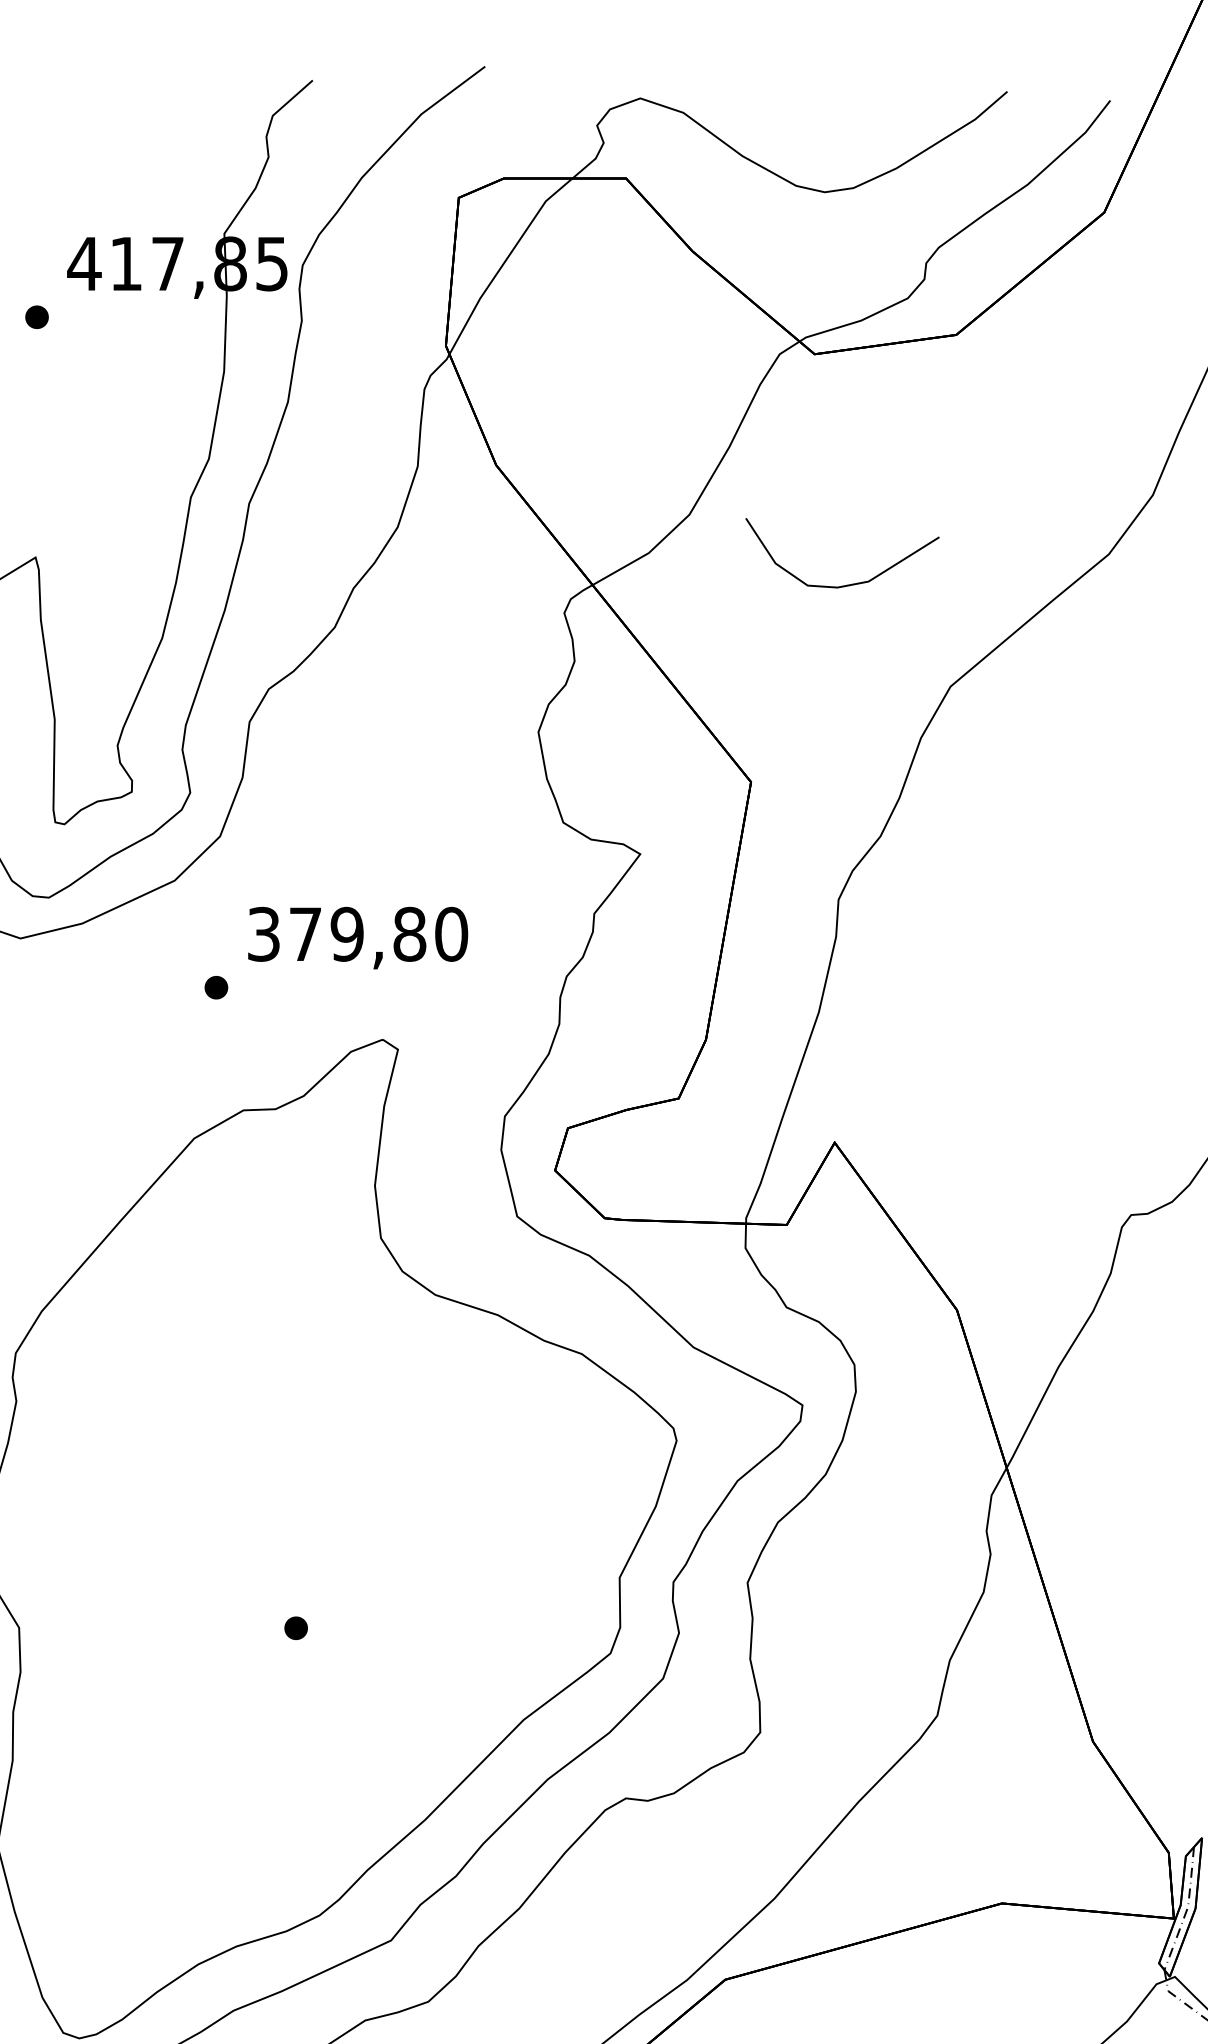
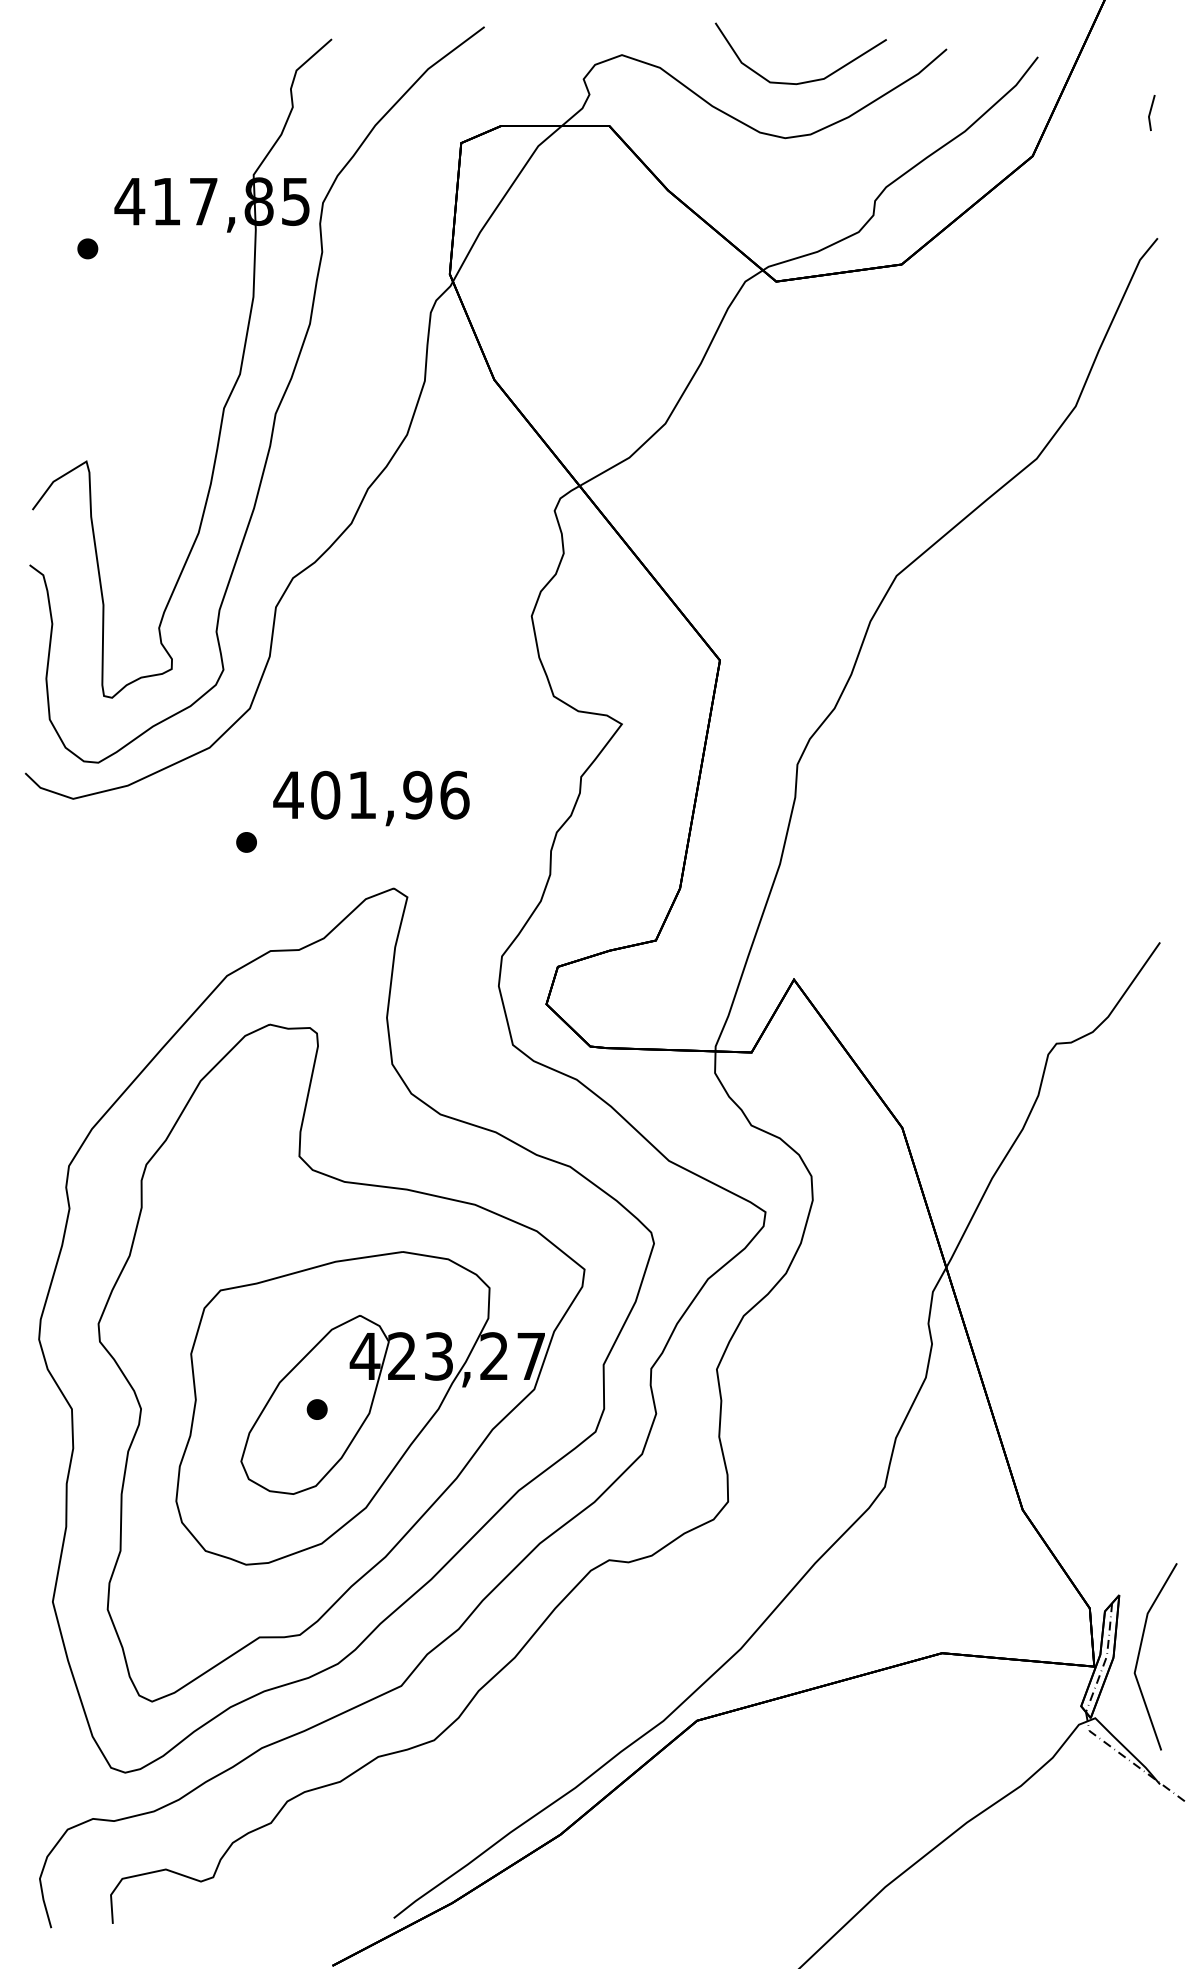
curve: (845, 584) -> (803, 81), moved
text: (357, 933) -> (371, 794), 379,80 -> 401,96
part: (323, 1575) -> (341, 1362), added

